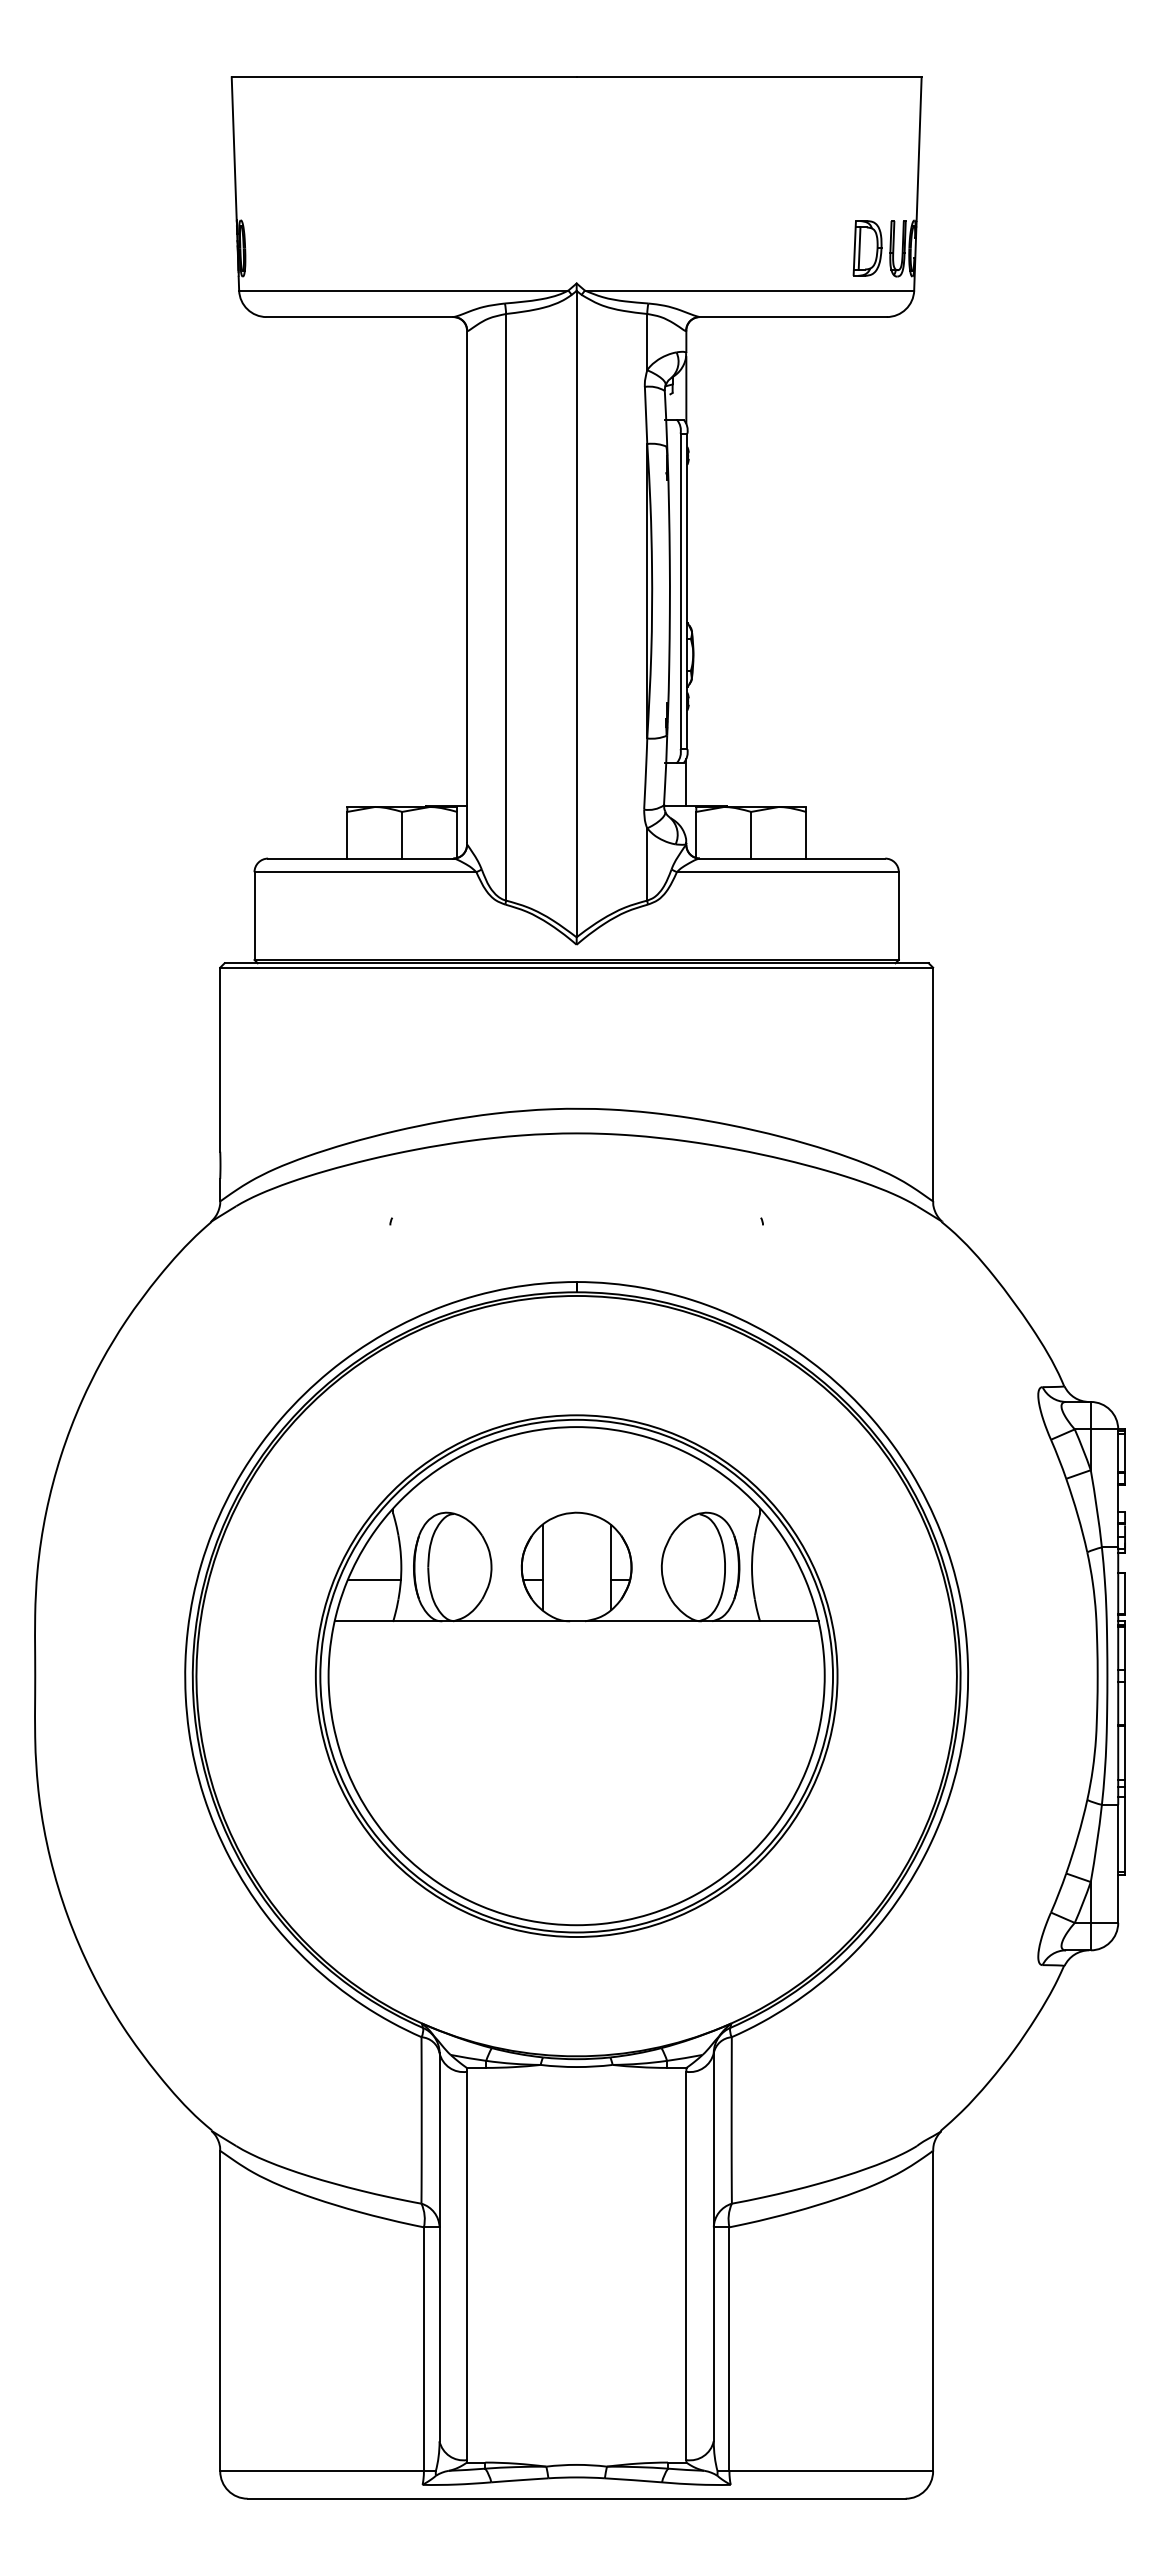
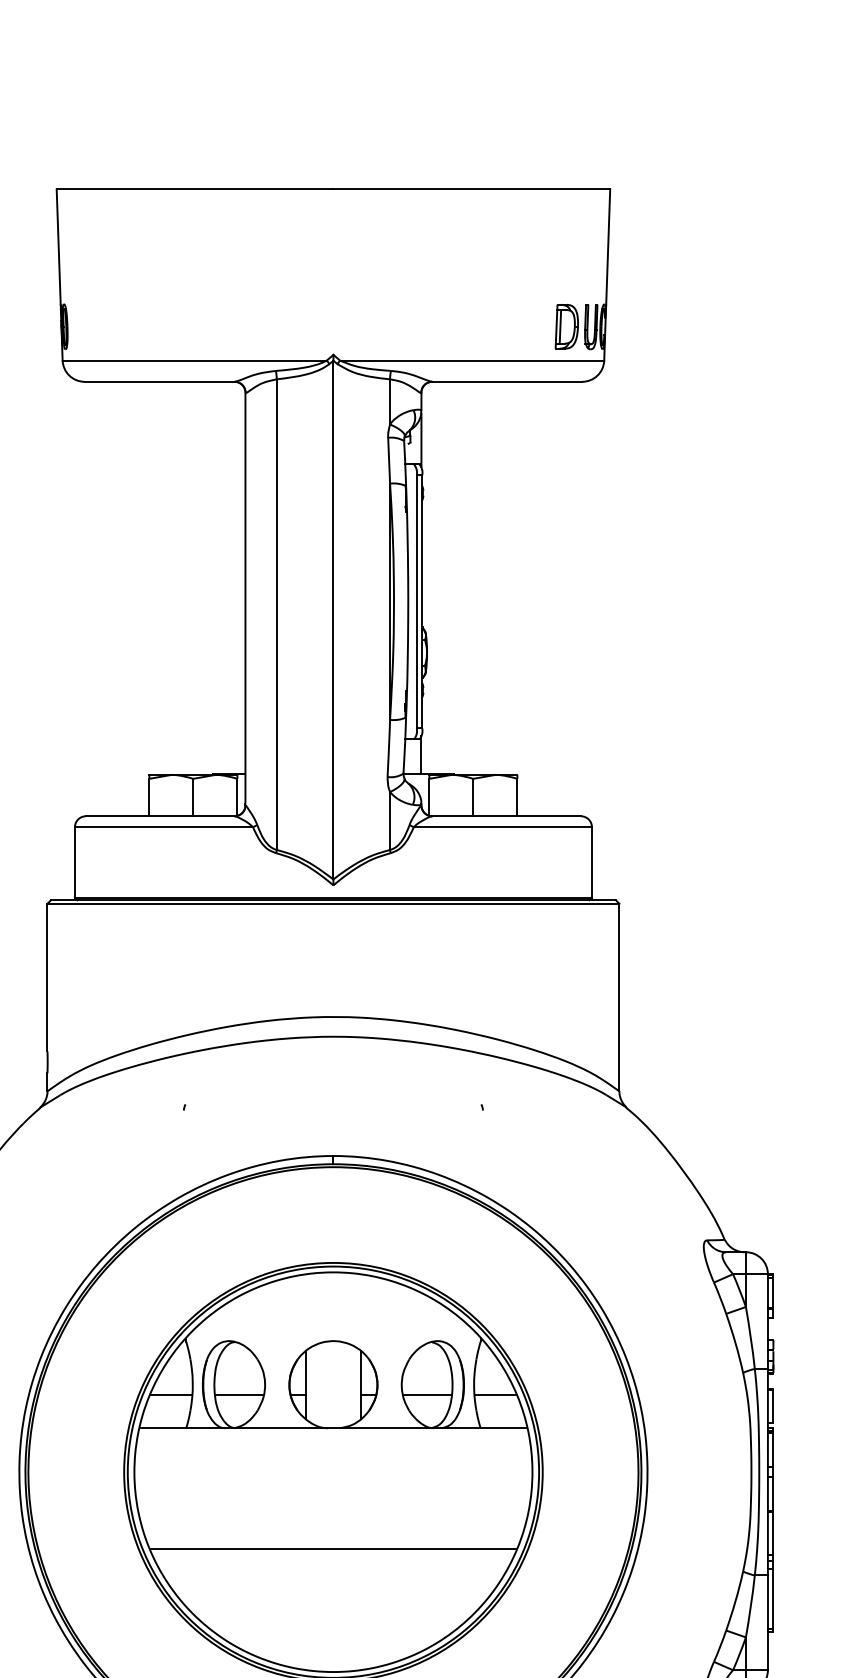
line: (459, 1580) -> (239, 1395), added
line: (693, 1580) -> (427, 1395), added
line: (778, 1580) -> (495, 1395), added
line: (575, 1772) -> (332, 1549), added

